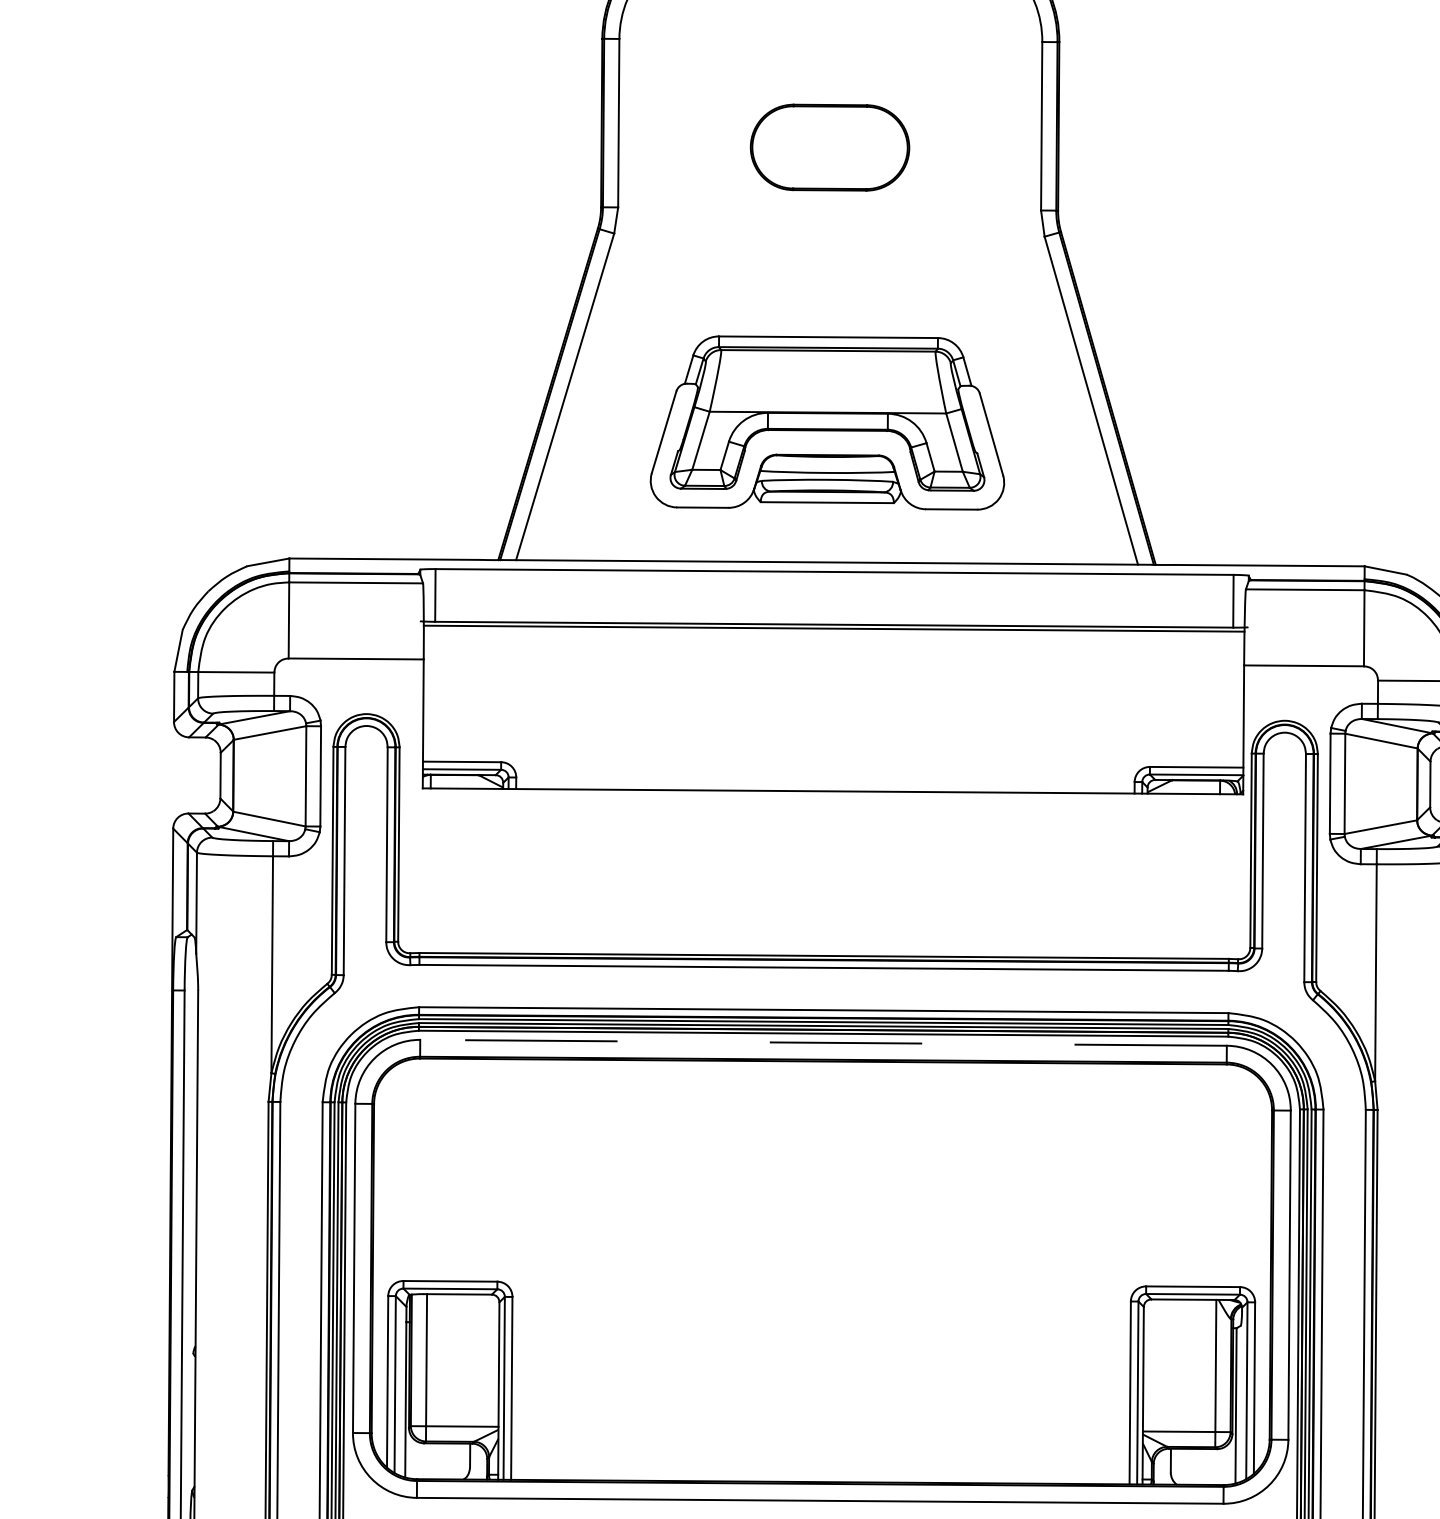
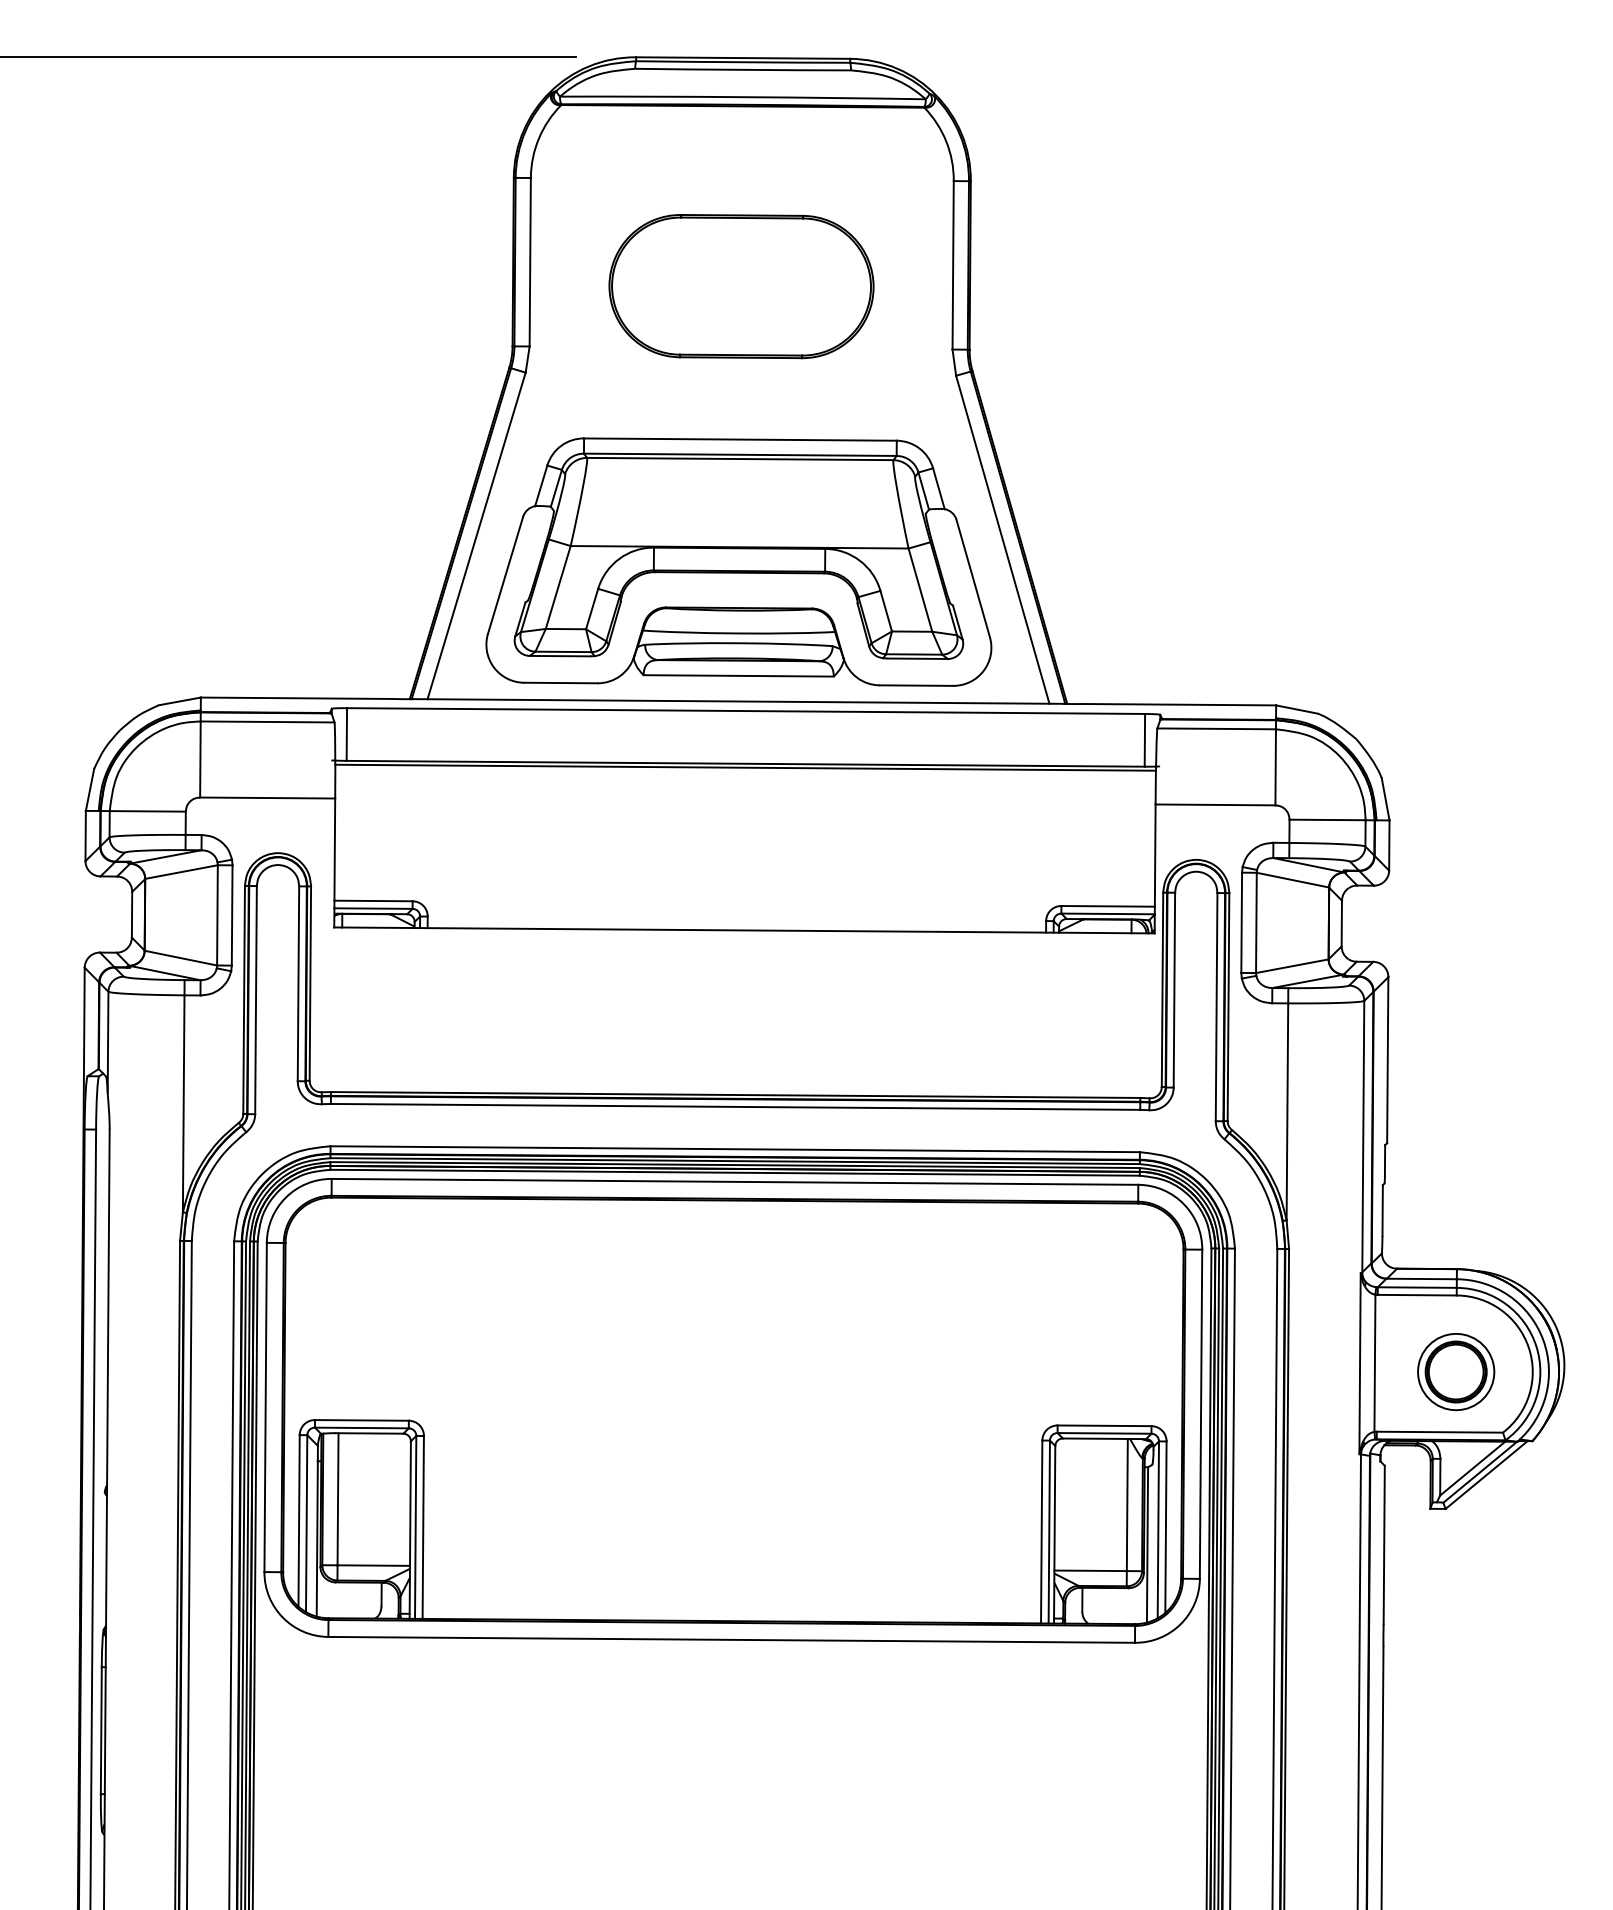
part: (830, 147) -> (741, 286), size x1.67
part: (827, 422) -> (738, 561), size x1.43
line: (823, 1042) -> (734, 1181), dashed -> solid

